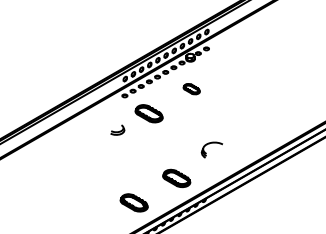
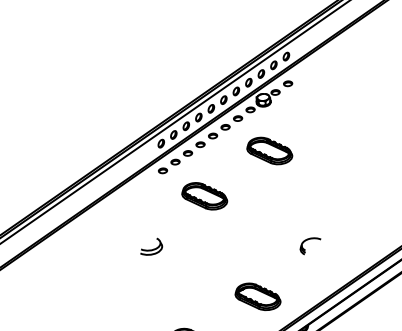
part: (191, 88) -> (269, 149), size x1.67
part: (117, 129) -> (150, 245), moved
part: (211, 149) -> (310, 245), size x0.62

